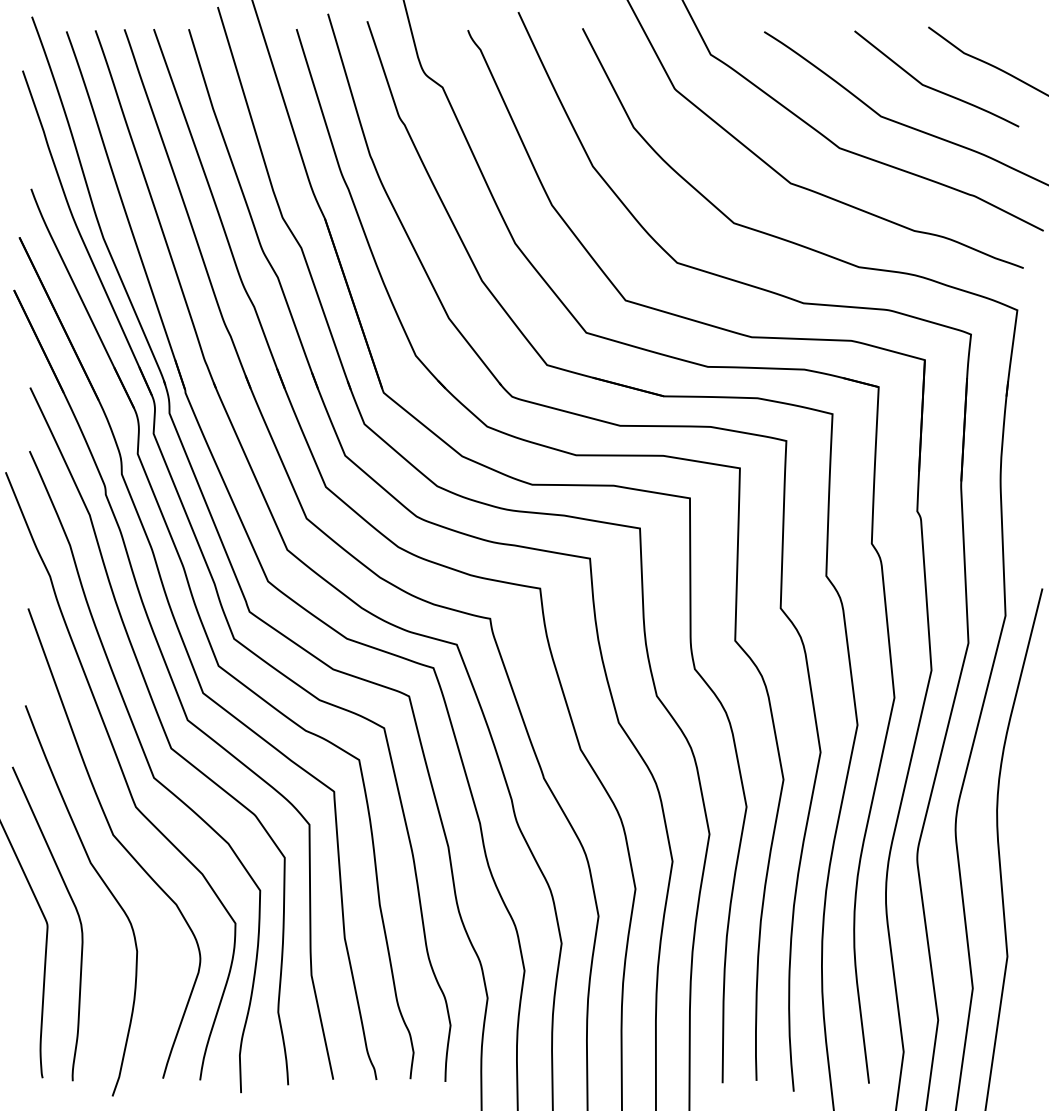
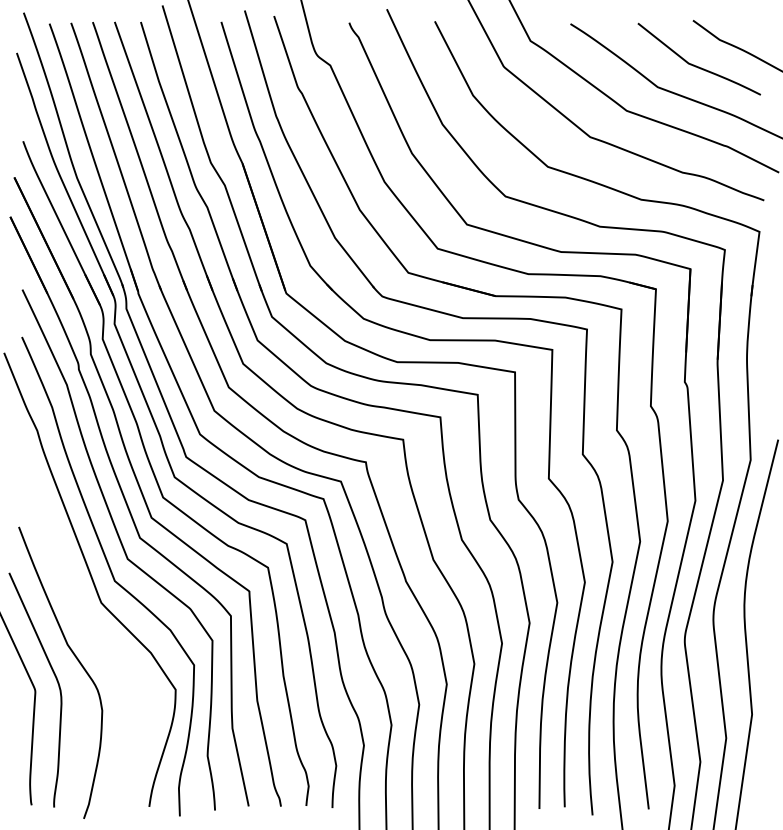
curve: (116, 840) -> (86, 627), removed

